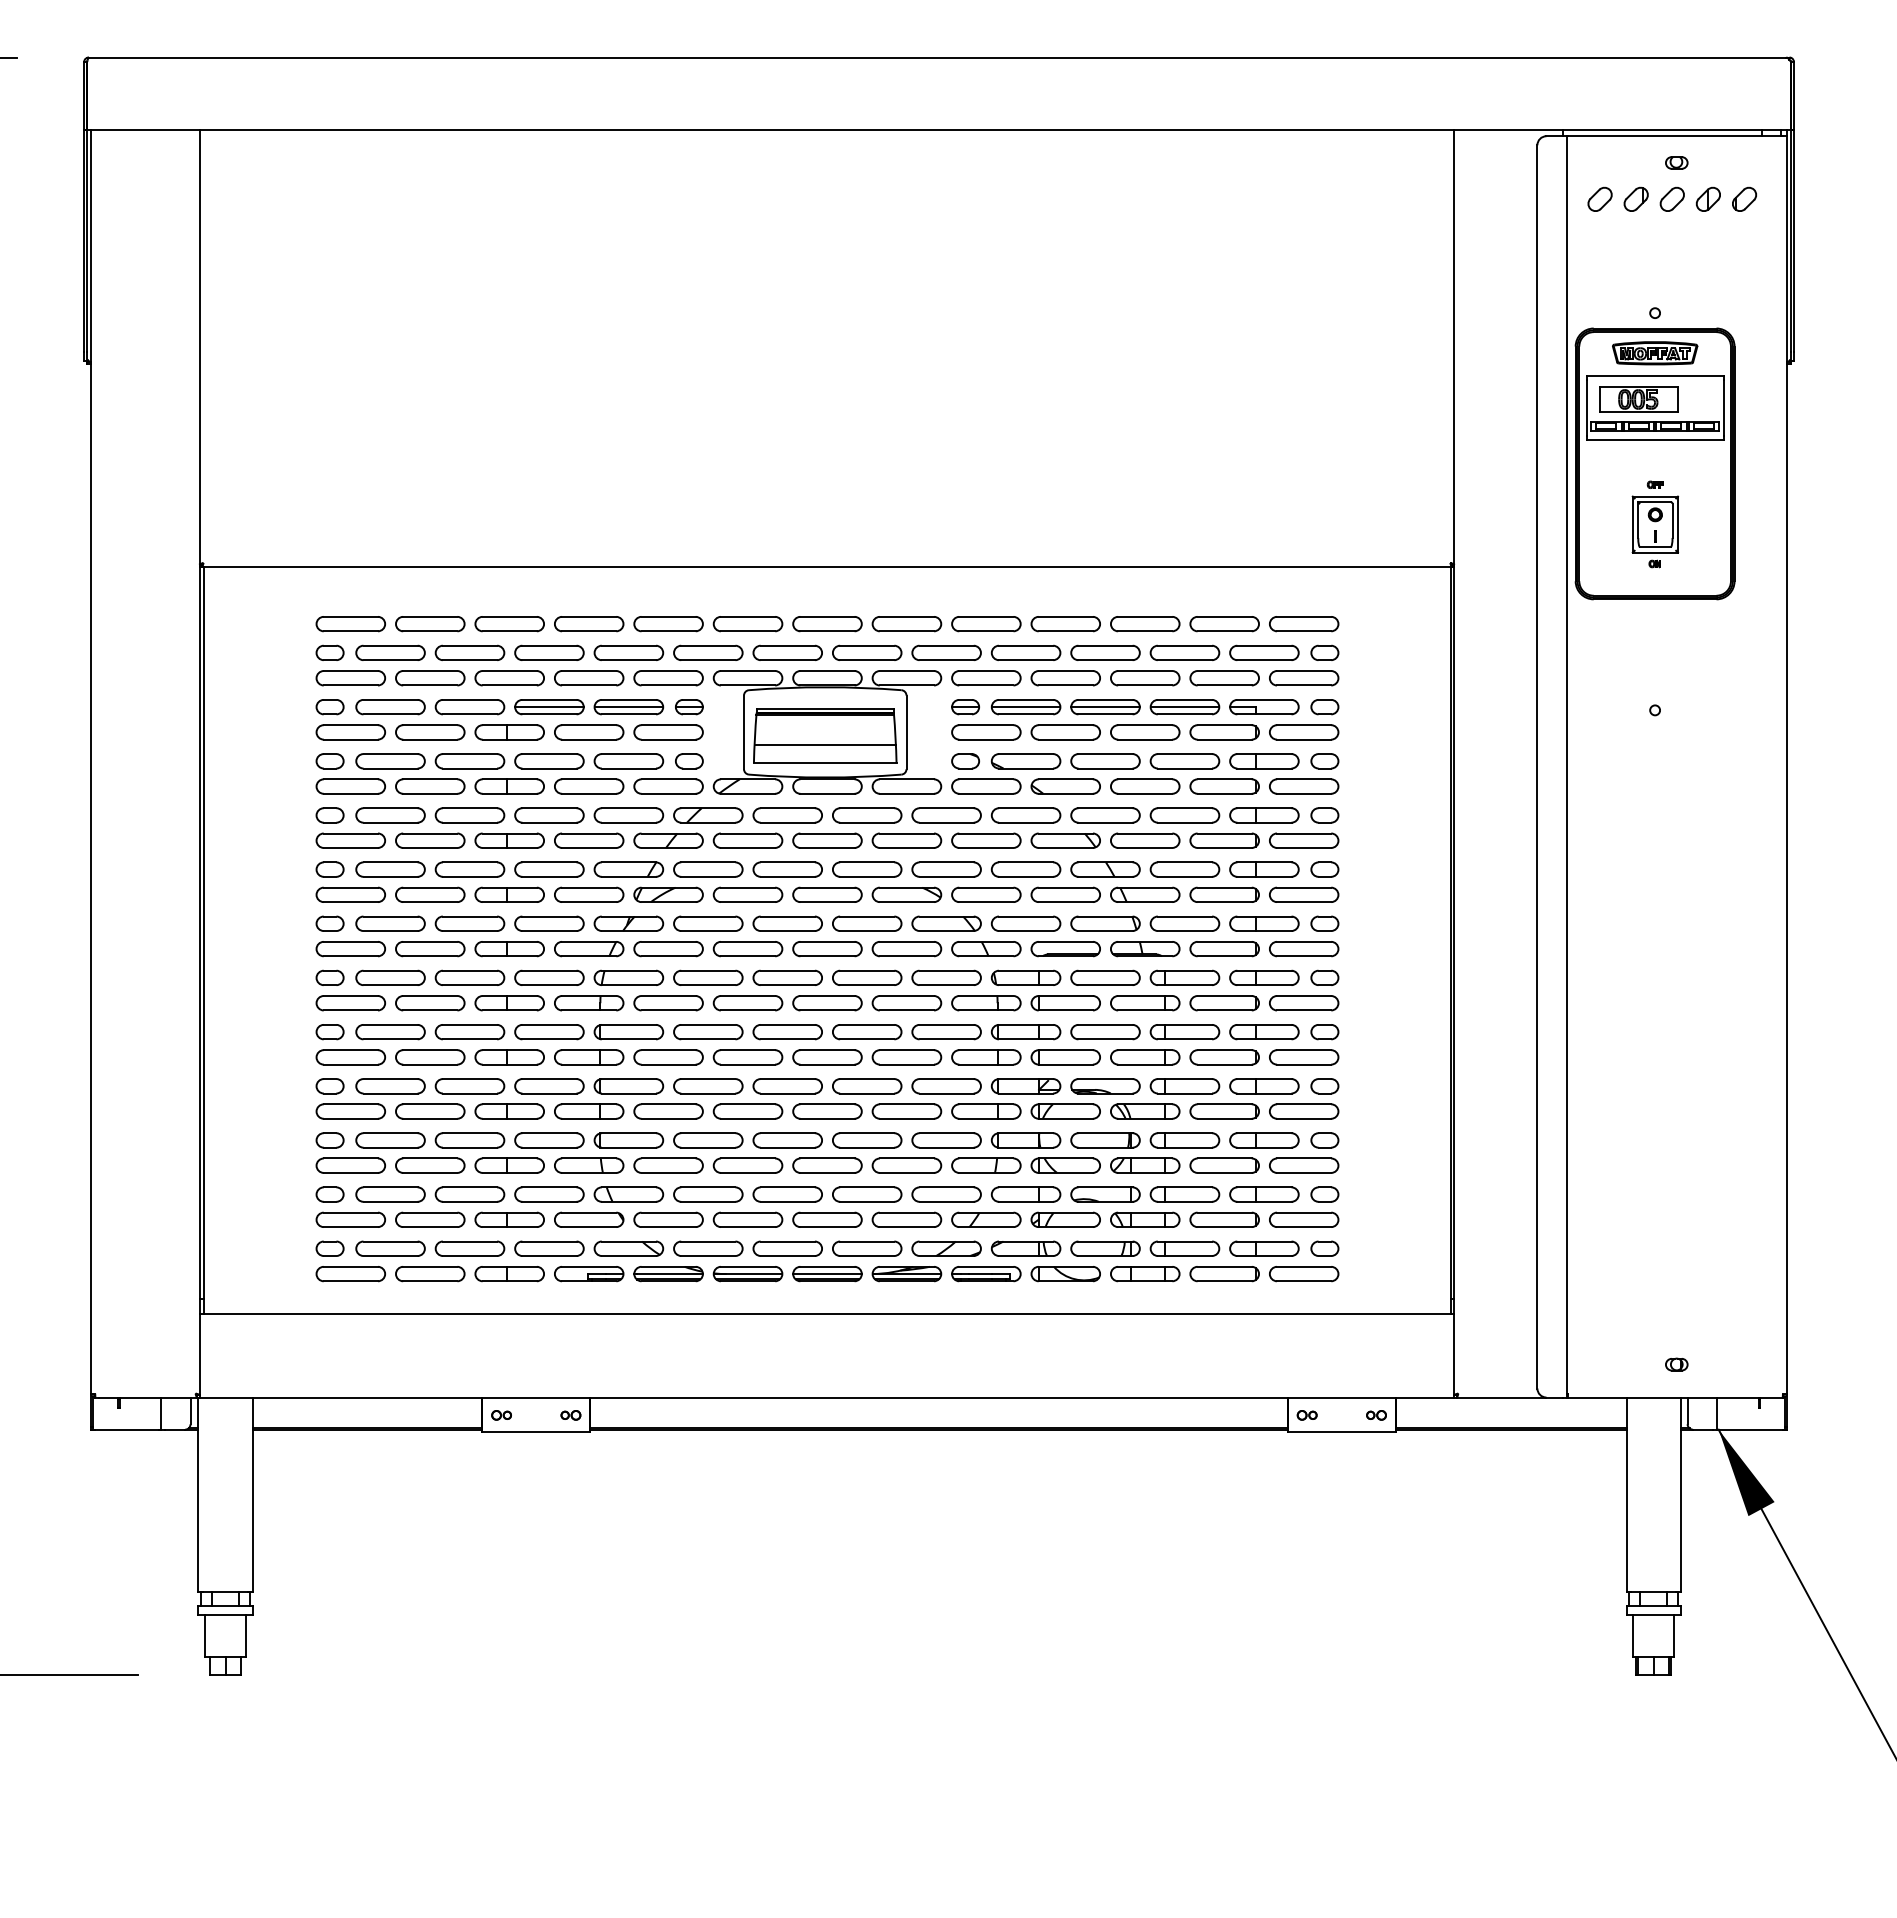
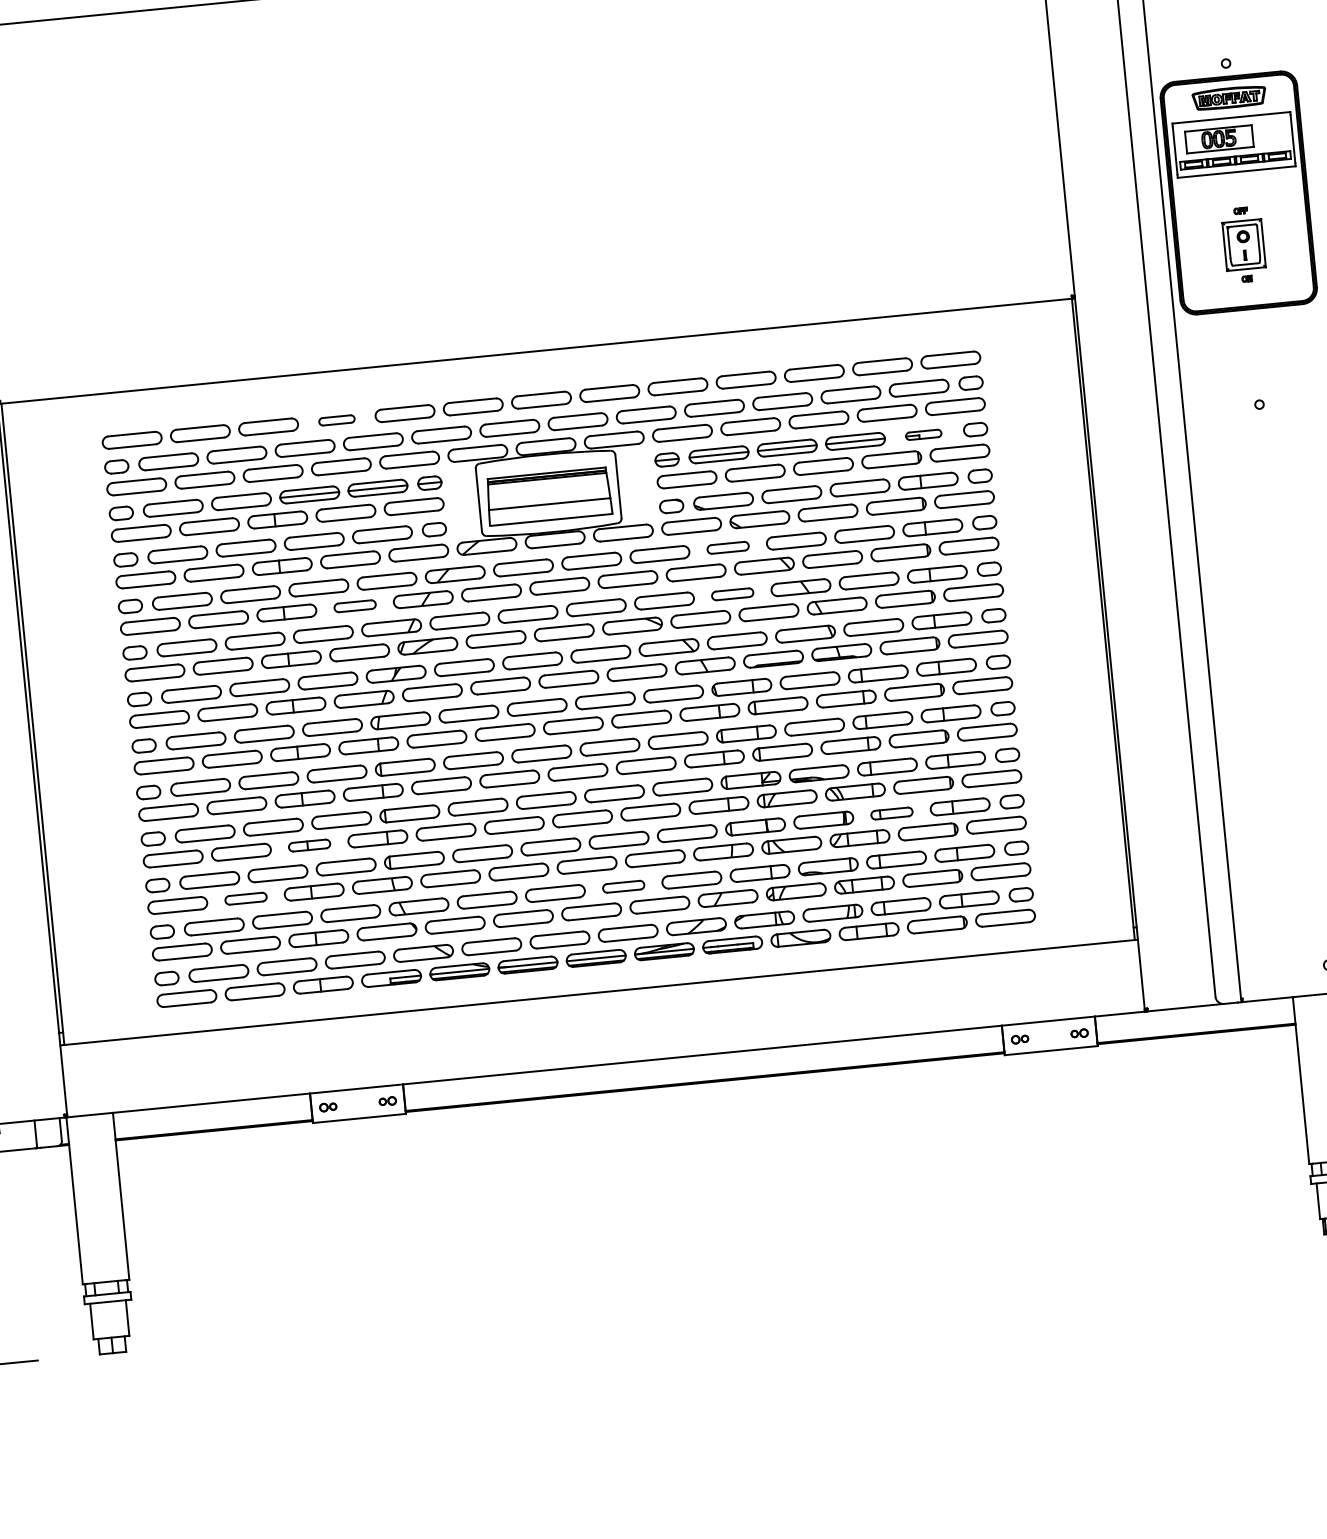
part: (589, 624) -> (337, 420), size x0.6
part: (1264, 707) -> (923, 435), size x0.6
part: (1025, 815) -> (727, 547), size x0.7
part: (589, 840) -> (355, 606), size x0.7
part: (1025, 869) -> (732, 594), size x0.7
part: (509, 1111) -> (309, 845), size x0.7
part: (1184, 1140) -> (891, 813), size x0.7
part: (430, 1165) -> (246, 898), size x0.7
part: (867, 1194) -> (623, 886), size x0.7

